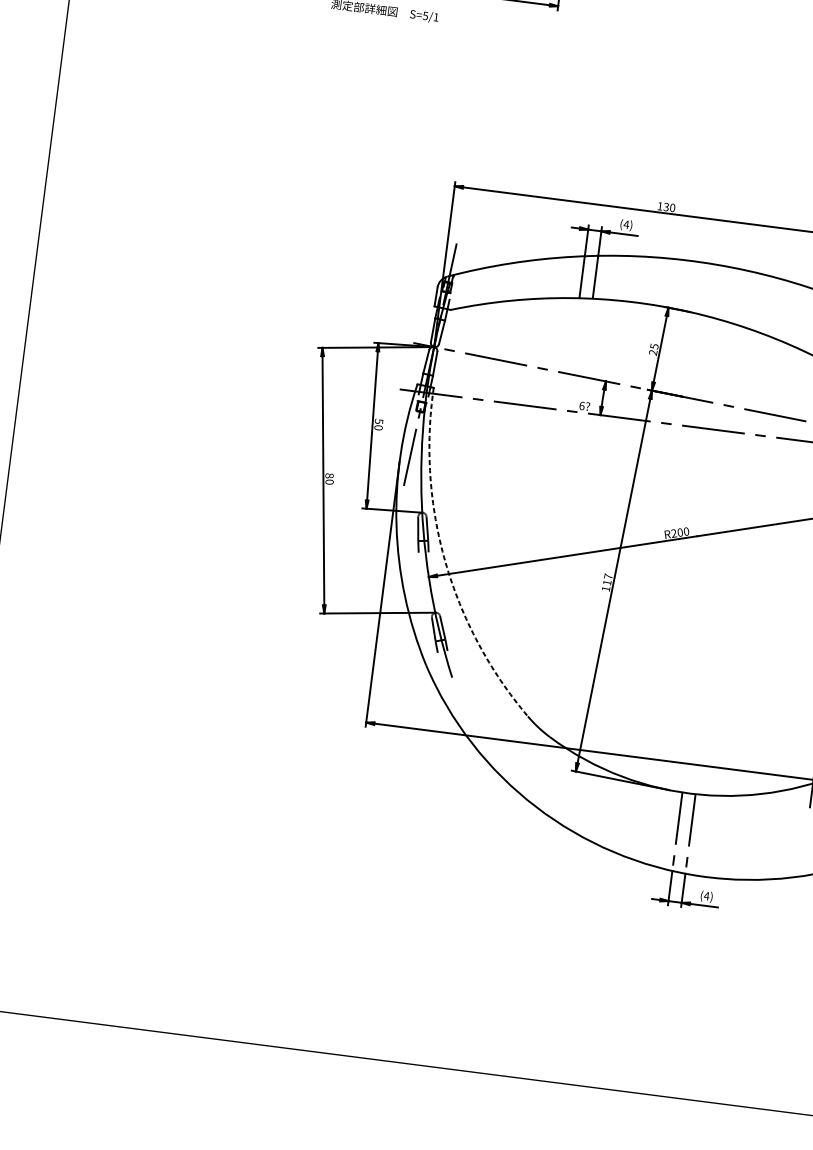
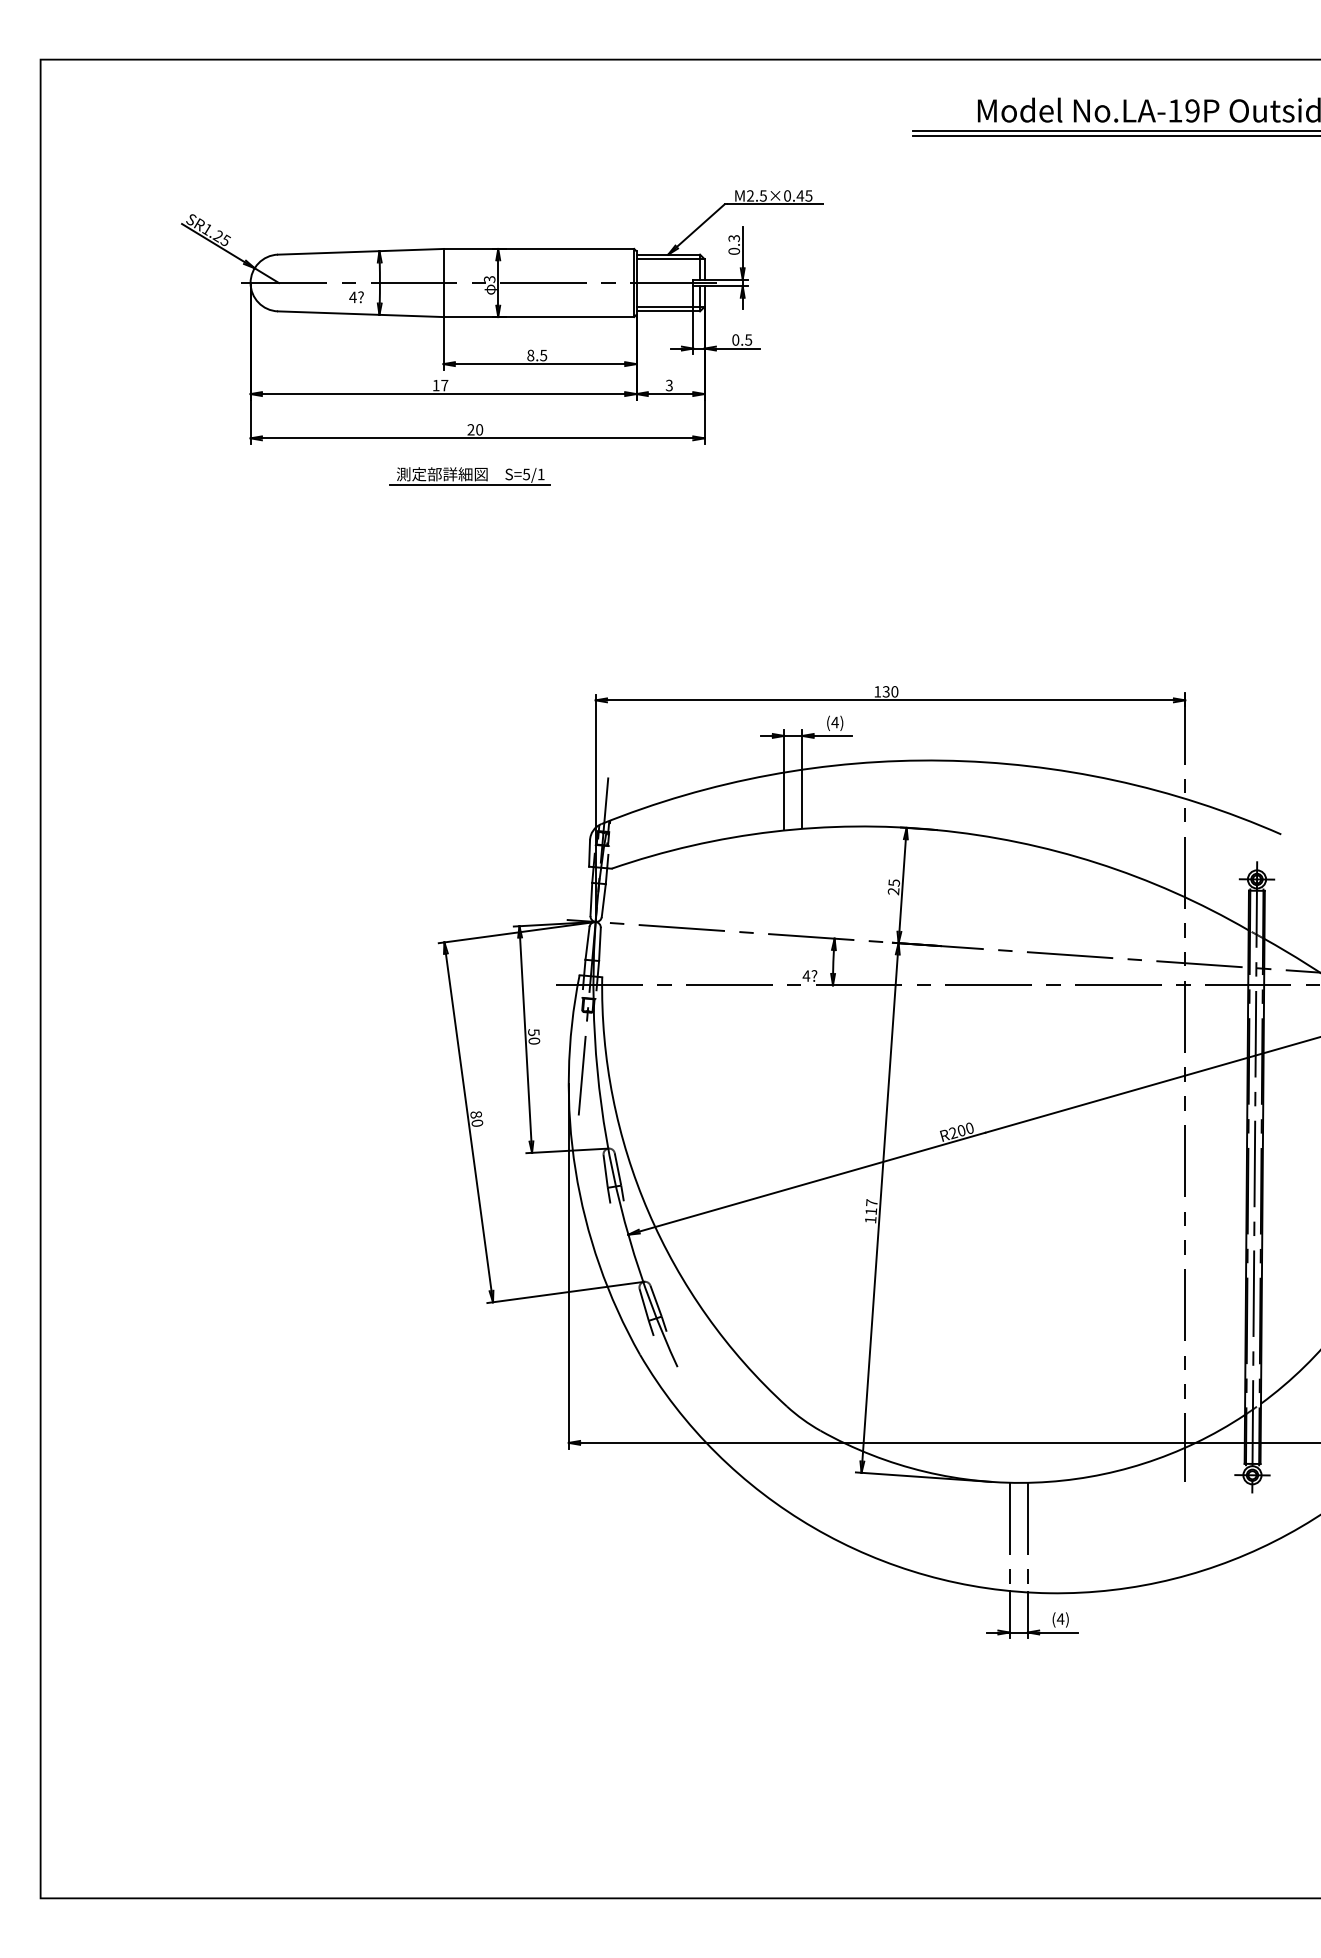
line: (383, 18) -> (469, 485), added
text: (581, 405) -> (805, 975), 6? -> 4?
arc: (445, 562) -> (648, 1211), dashed -> solid

